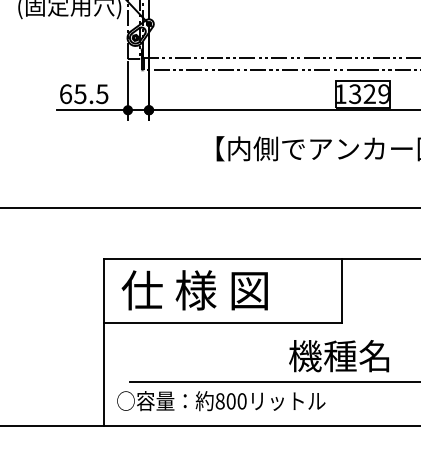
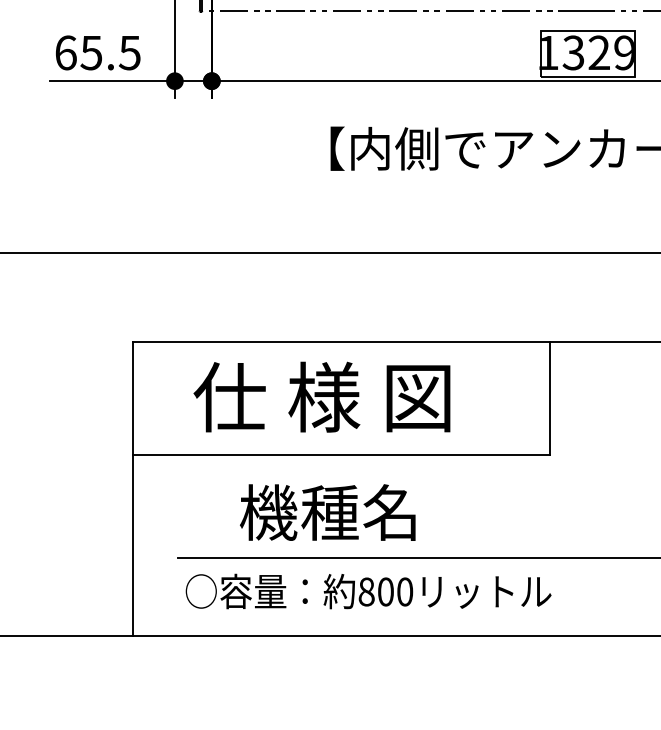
text: (194, 290) -> (321, 397), moved
text: (338, 356) -> (326, 513), moved
text: (221, 401) -> (368, 592), moved

